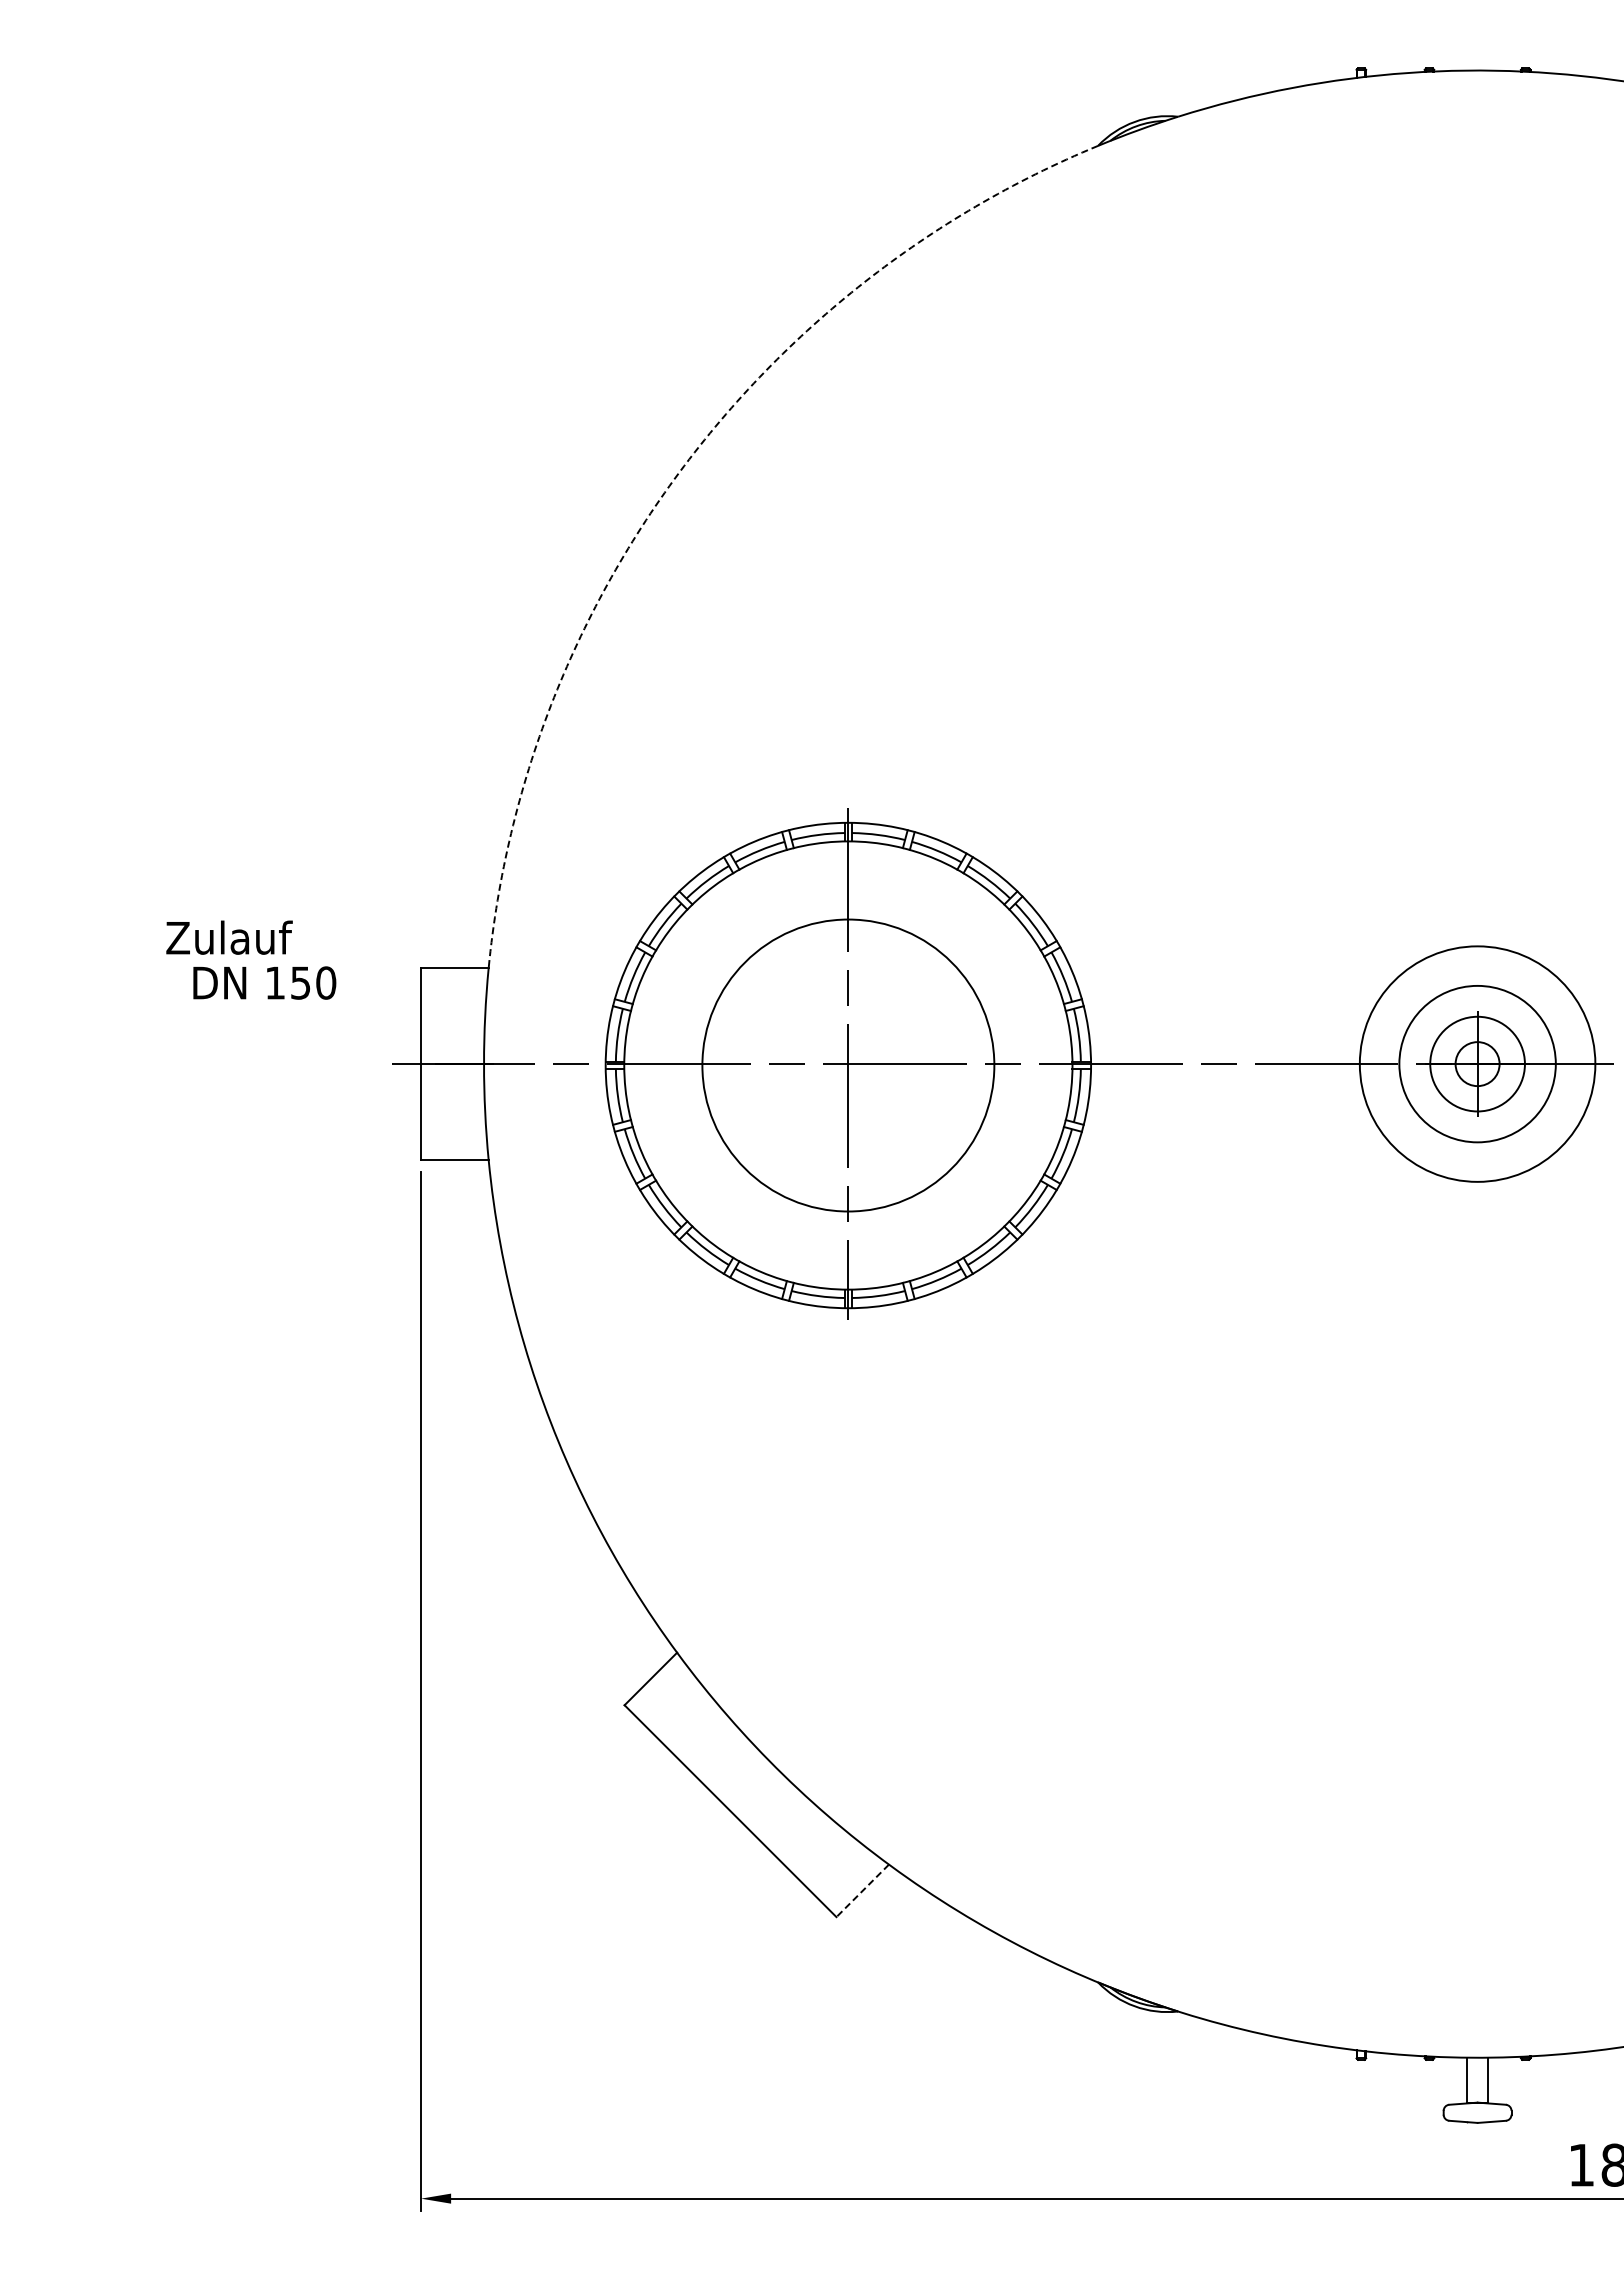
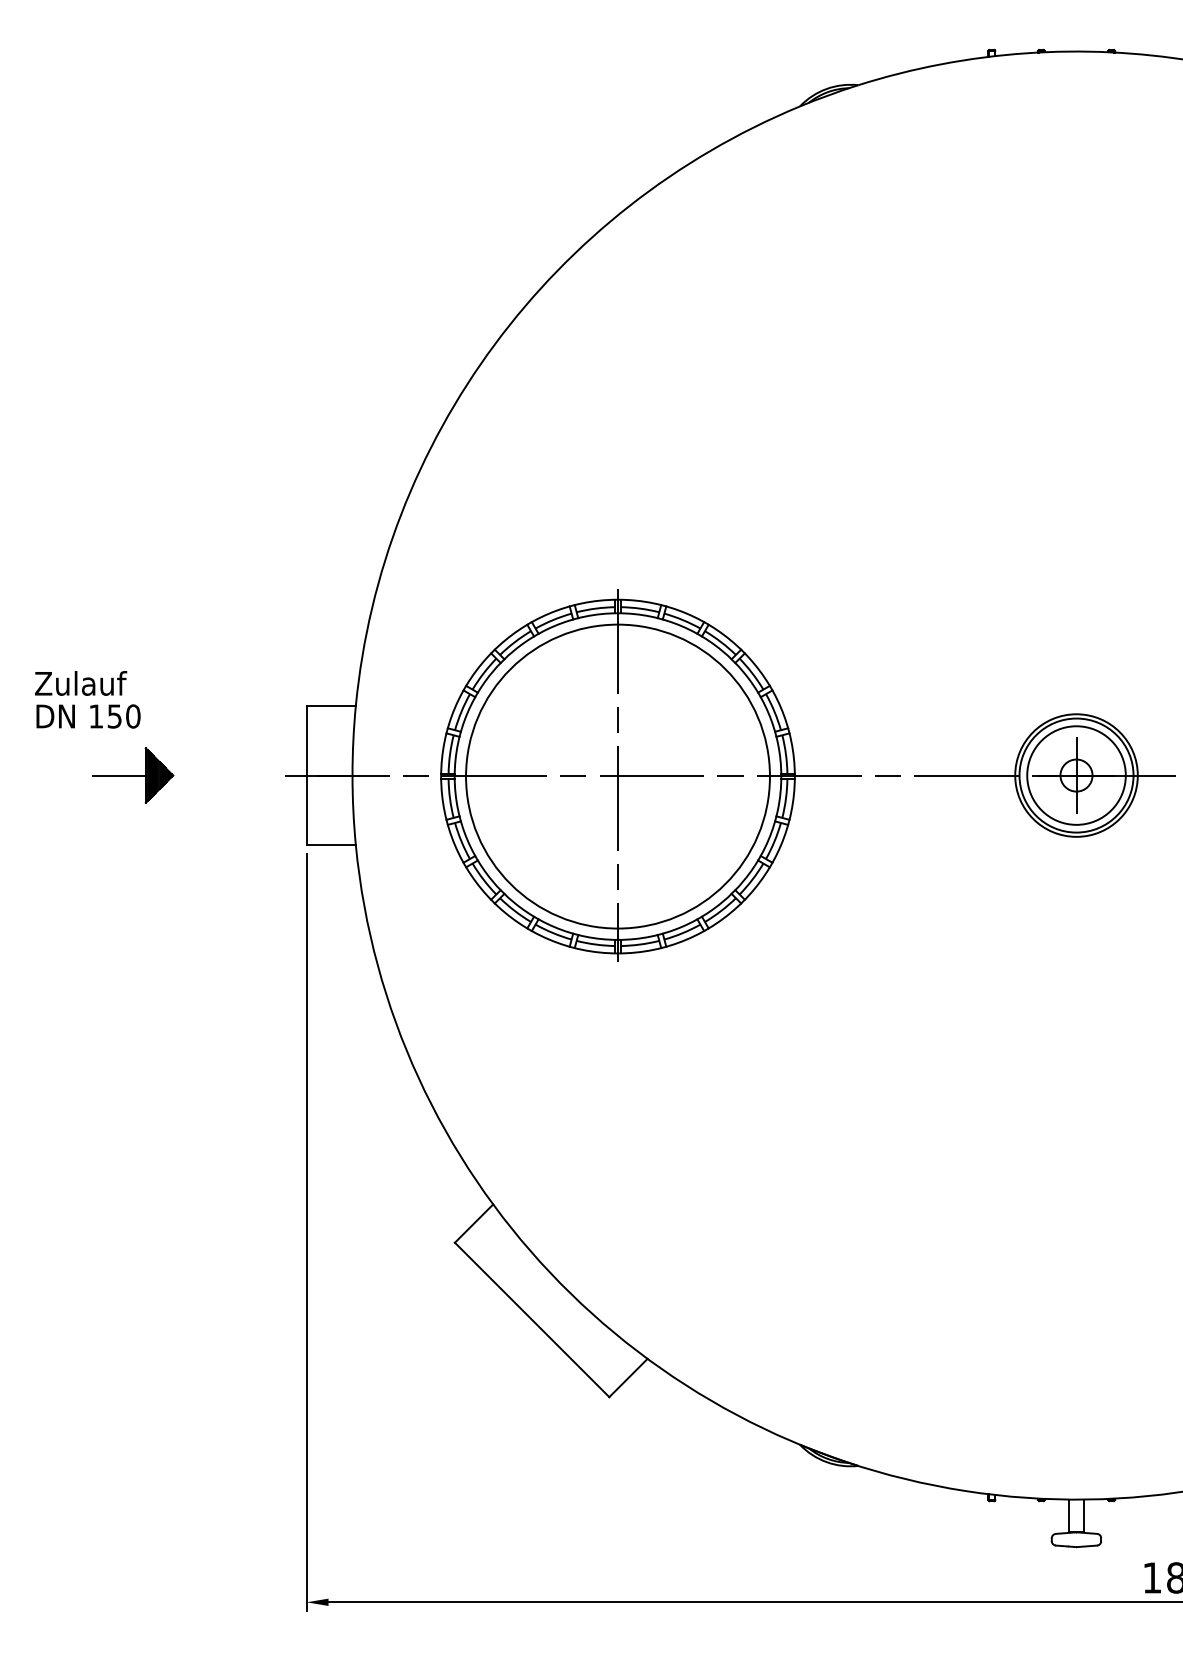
arc: (679, 472) -> (494, 344), dashed -> solid
text: (229, 937) -> (81, 683), moved
text: (264, 982) -> (88, 716), moved
part: (183, 1063) -> (133, 775), added
circle: (1477, 1063) -> (1076, 775), size x1.43
circle: (1477, 1064) -> (1076, 775), size x0.71
circle: (847, 1065) -> (617, 776), size x1.43
line: (862, 1891) -> (628, 1378), dashed -> solid

